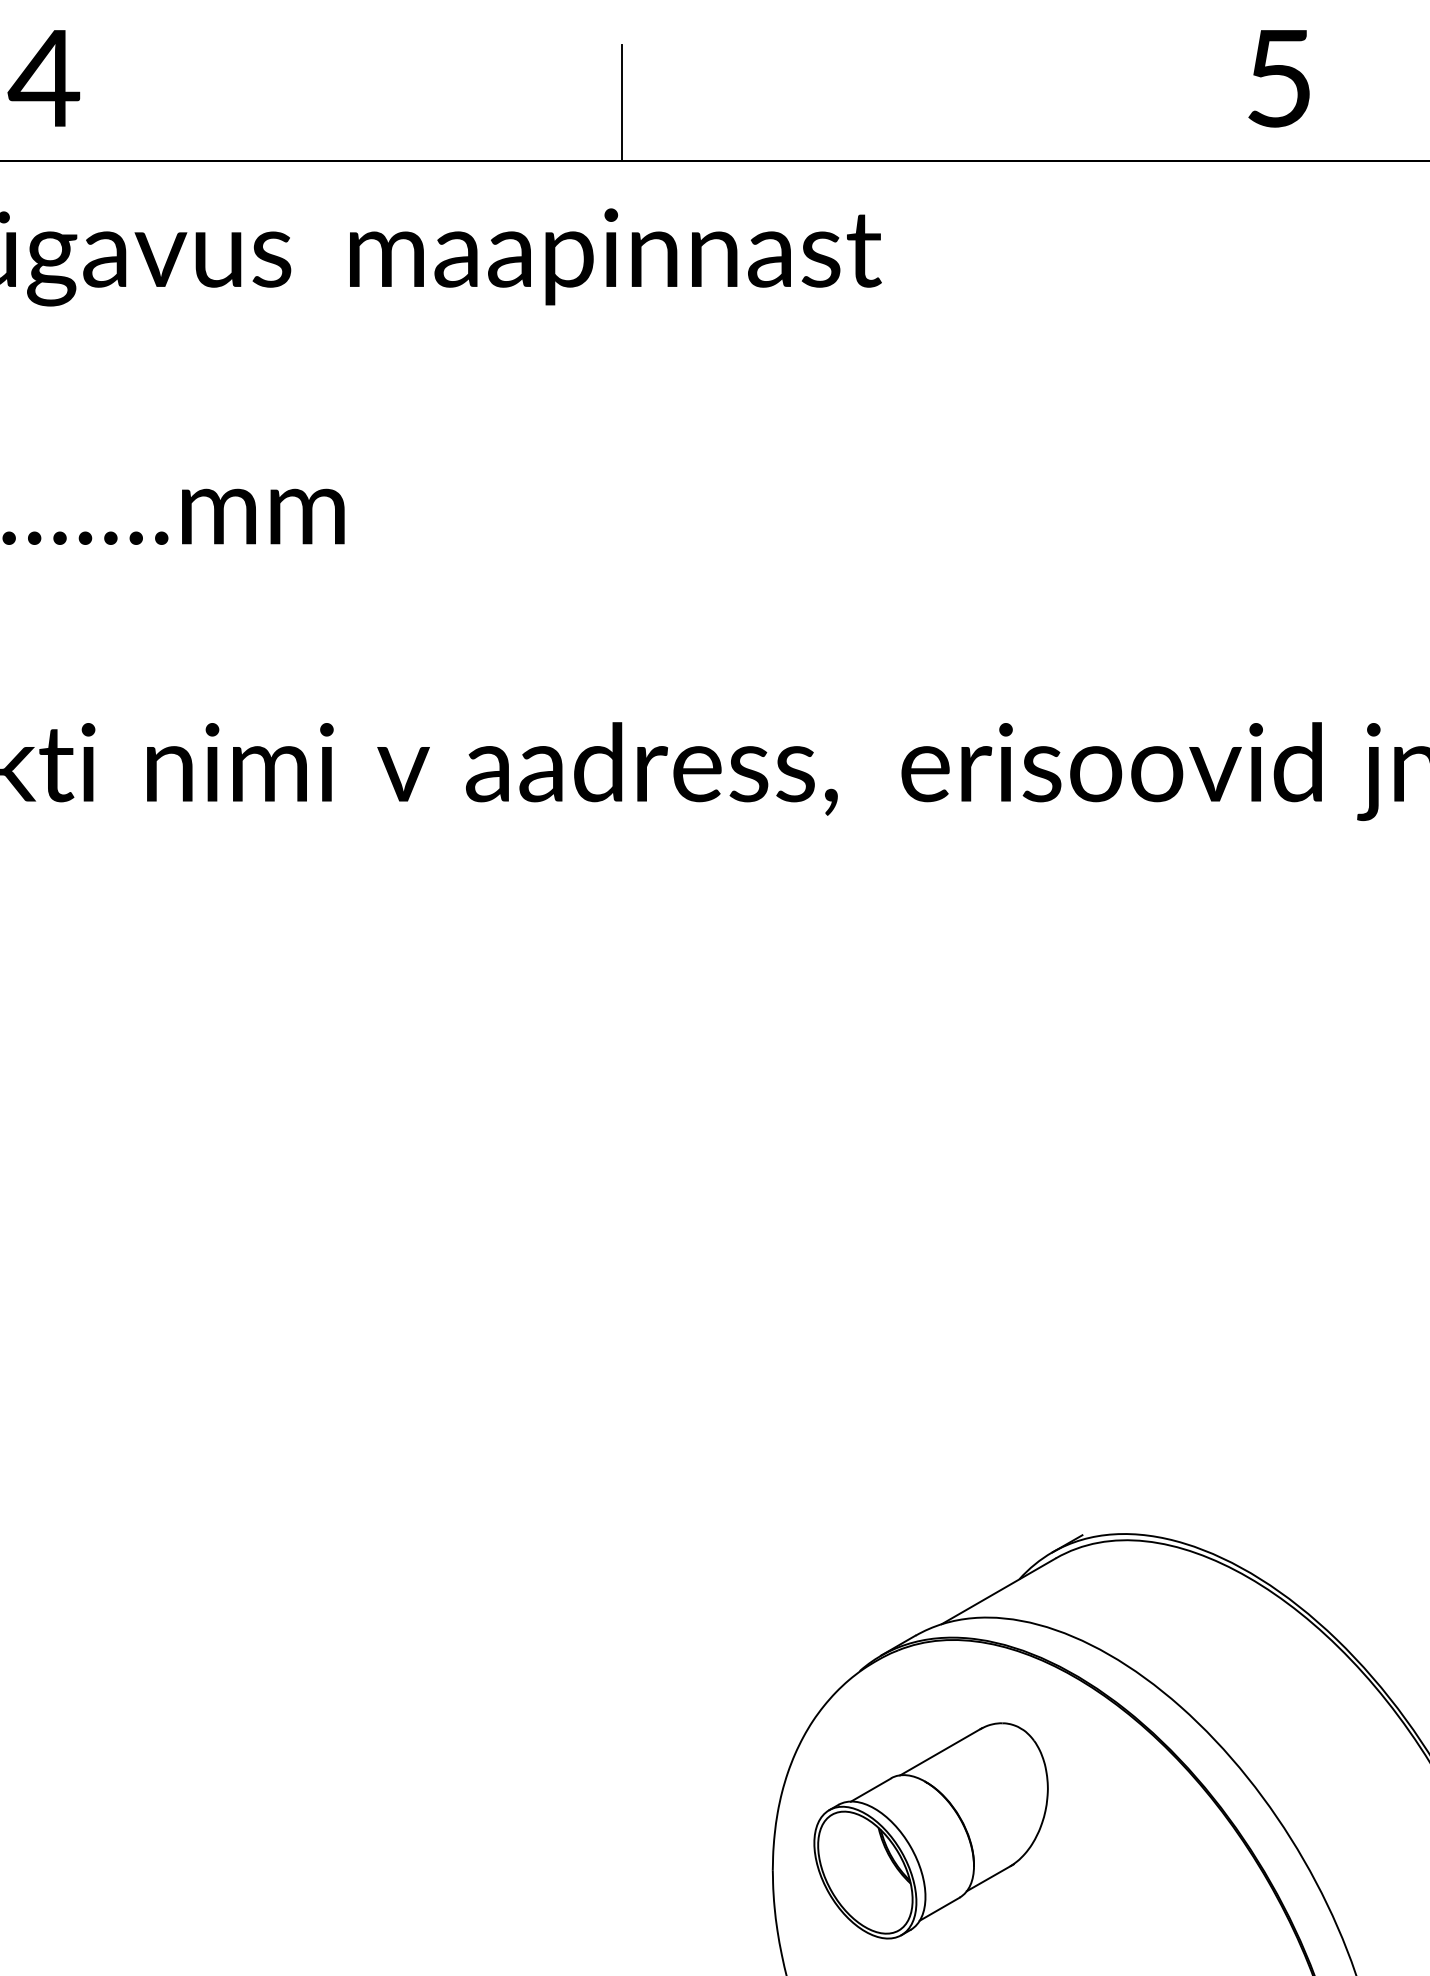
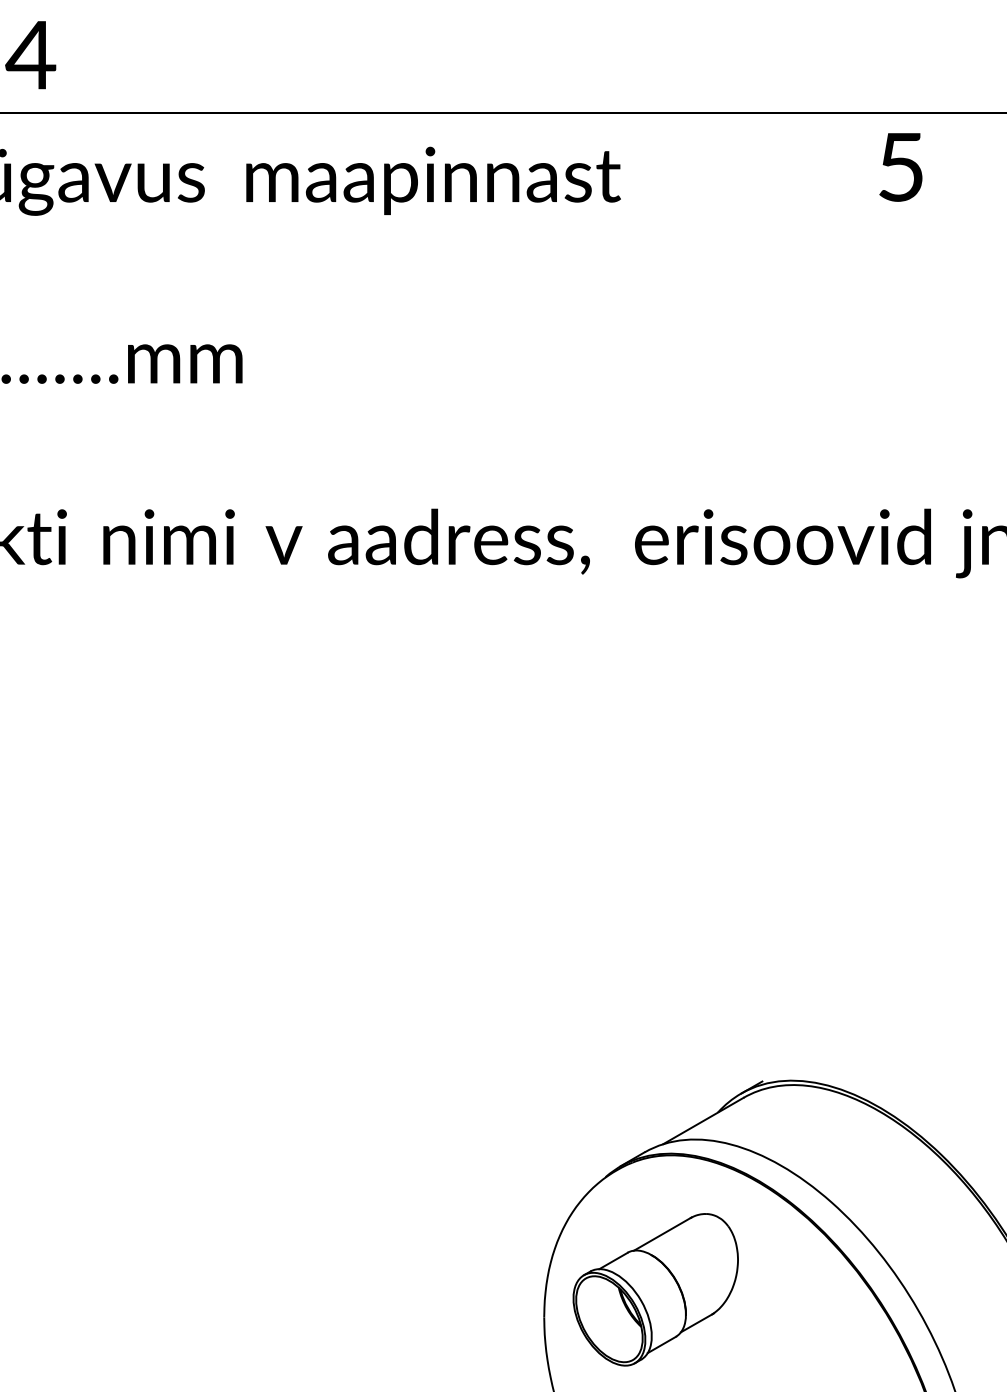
text: (1278, 78) -> (900, 167), moved
line: (622, 102) -> (438, 72), removed

